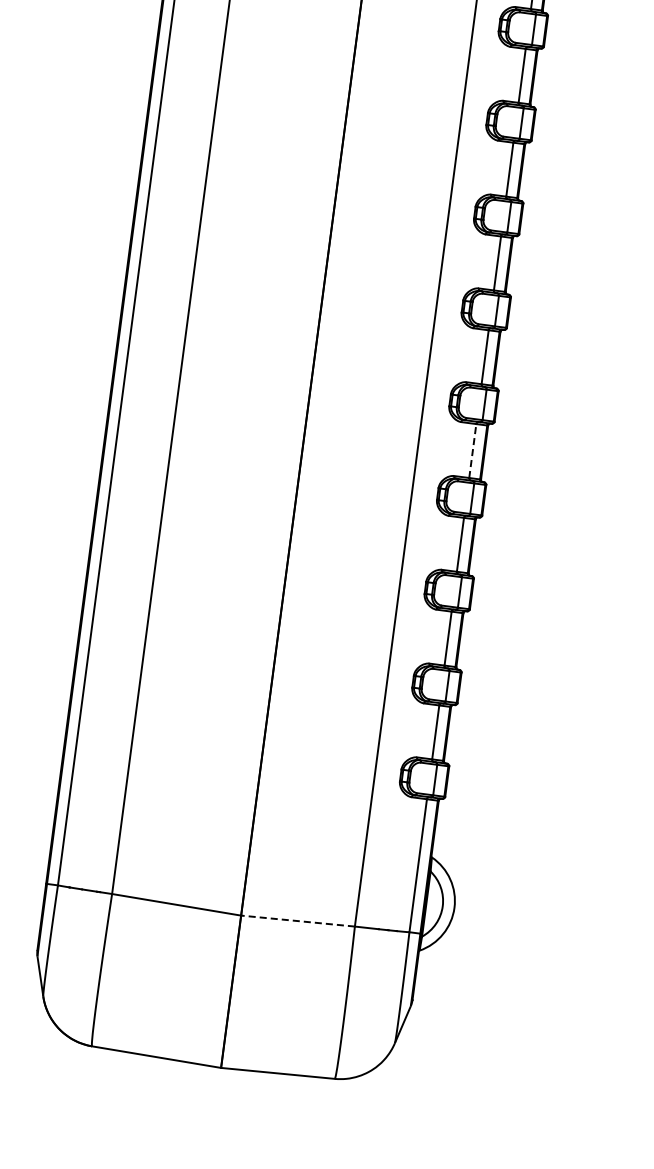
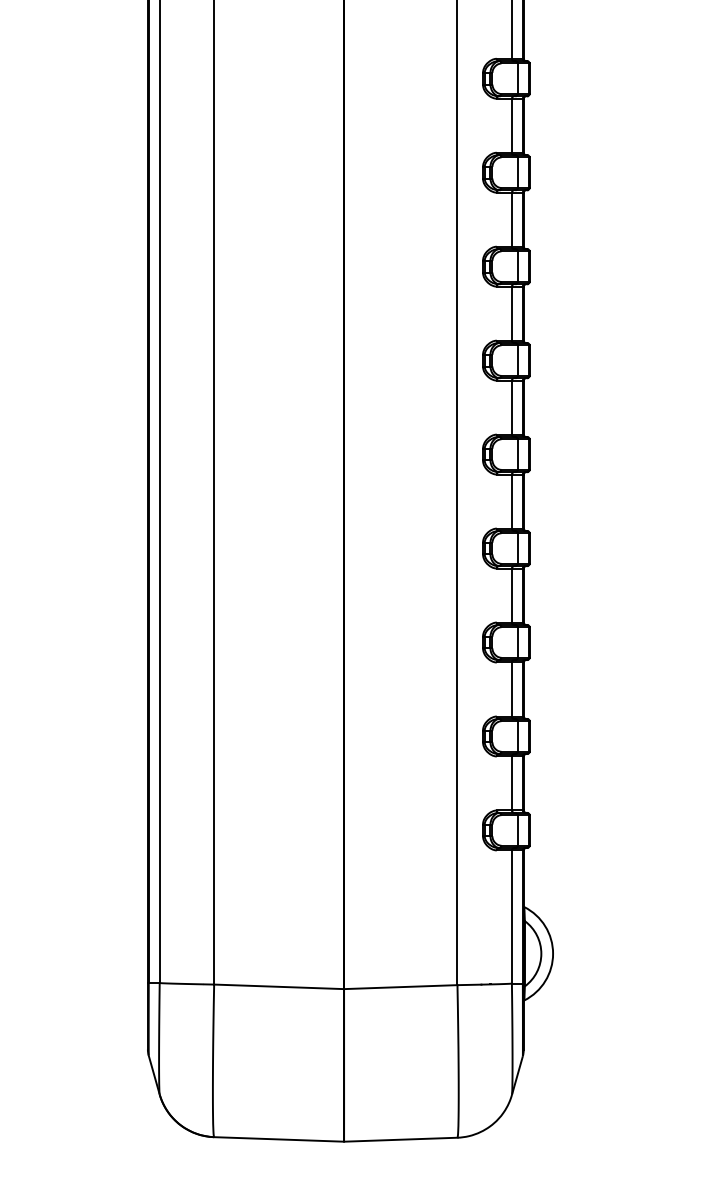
line: (472, 450) -> (511, 501), dashed -> solid
line: (297, 921) -> (400, 987), dashed -> solid

